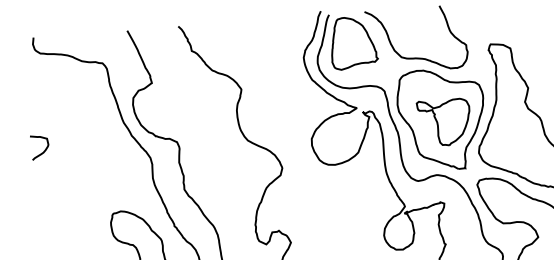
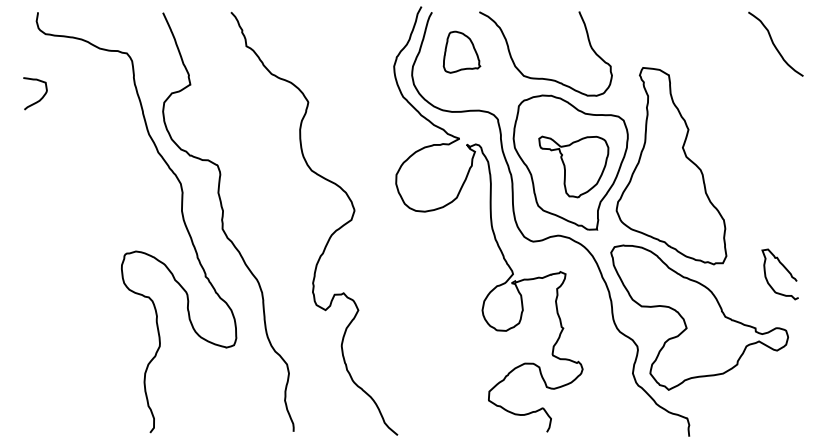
part: (353, 43) -> (461, 52), size x0.6
curve: (44, 150) -> (40, 98), moved

